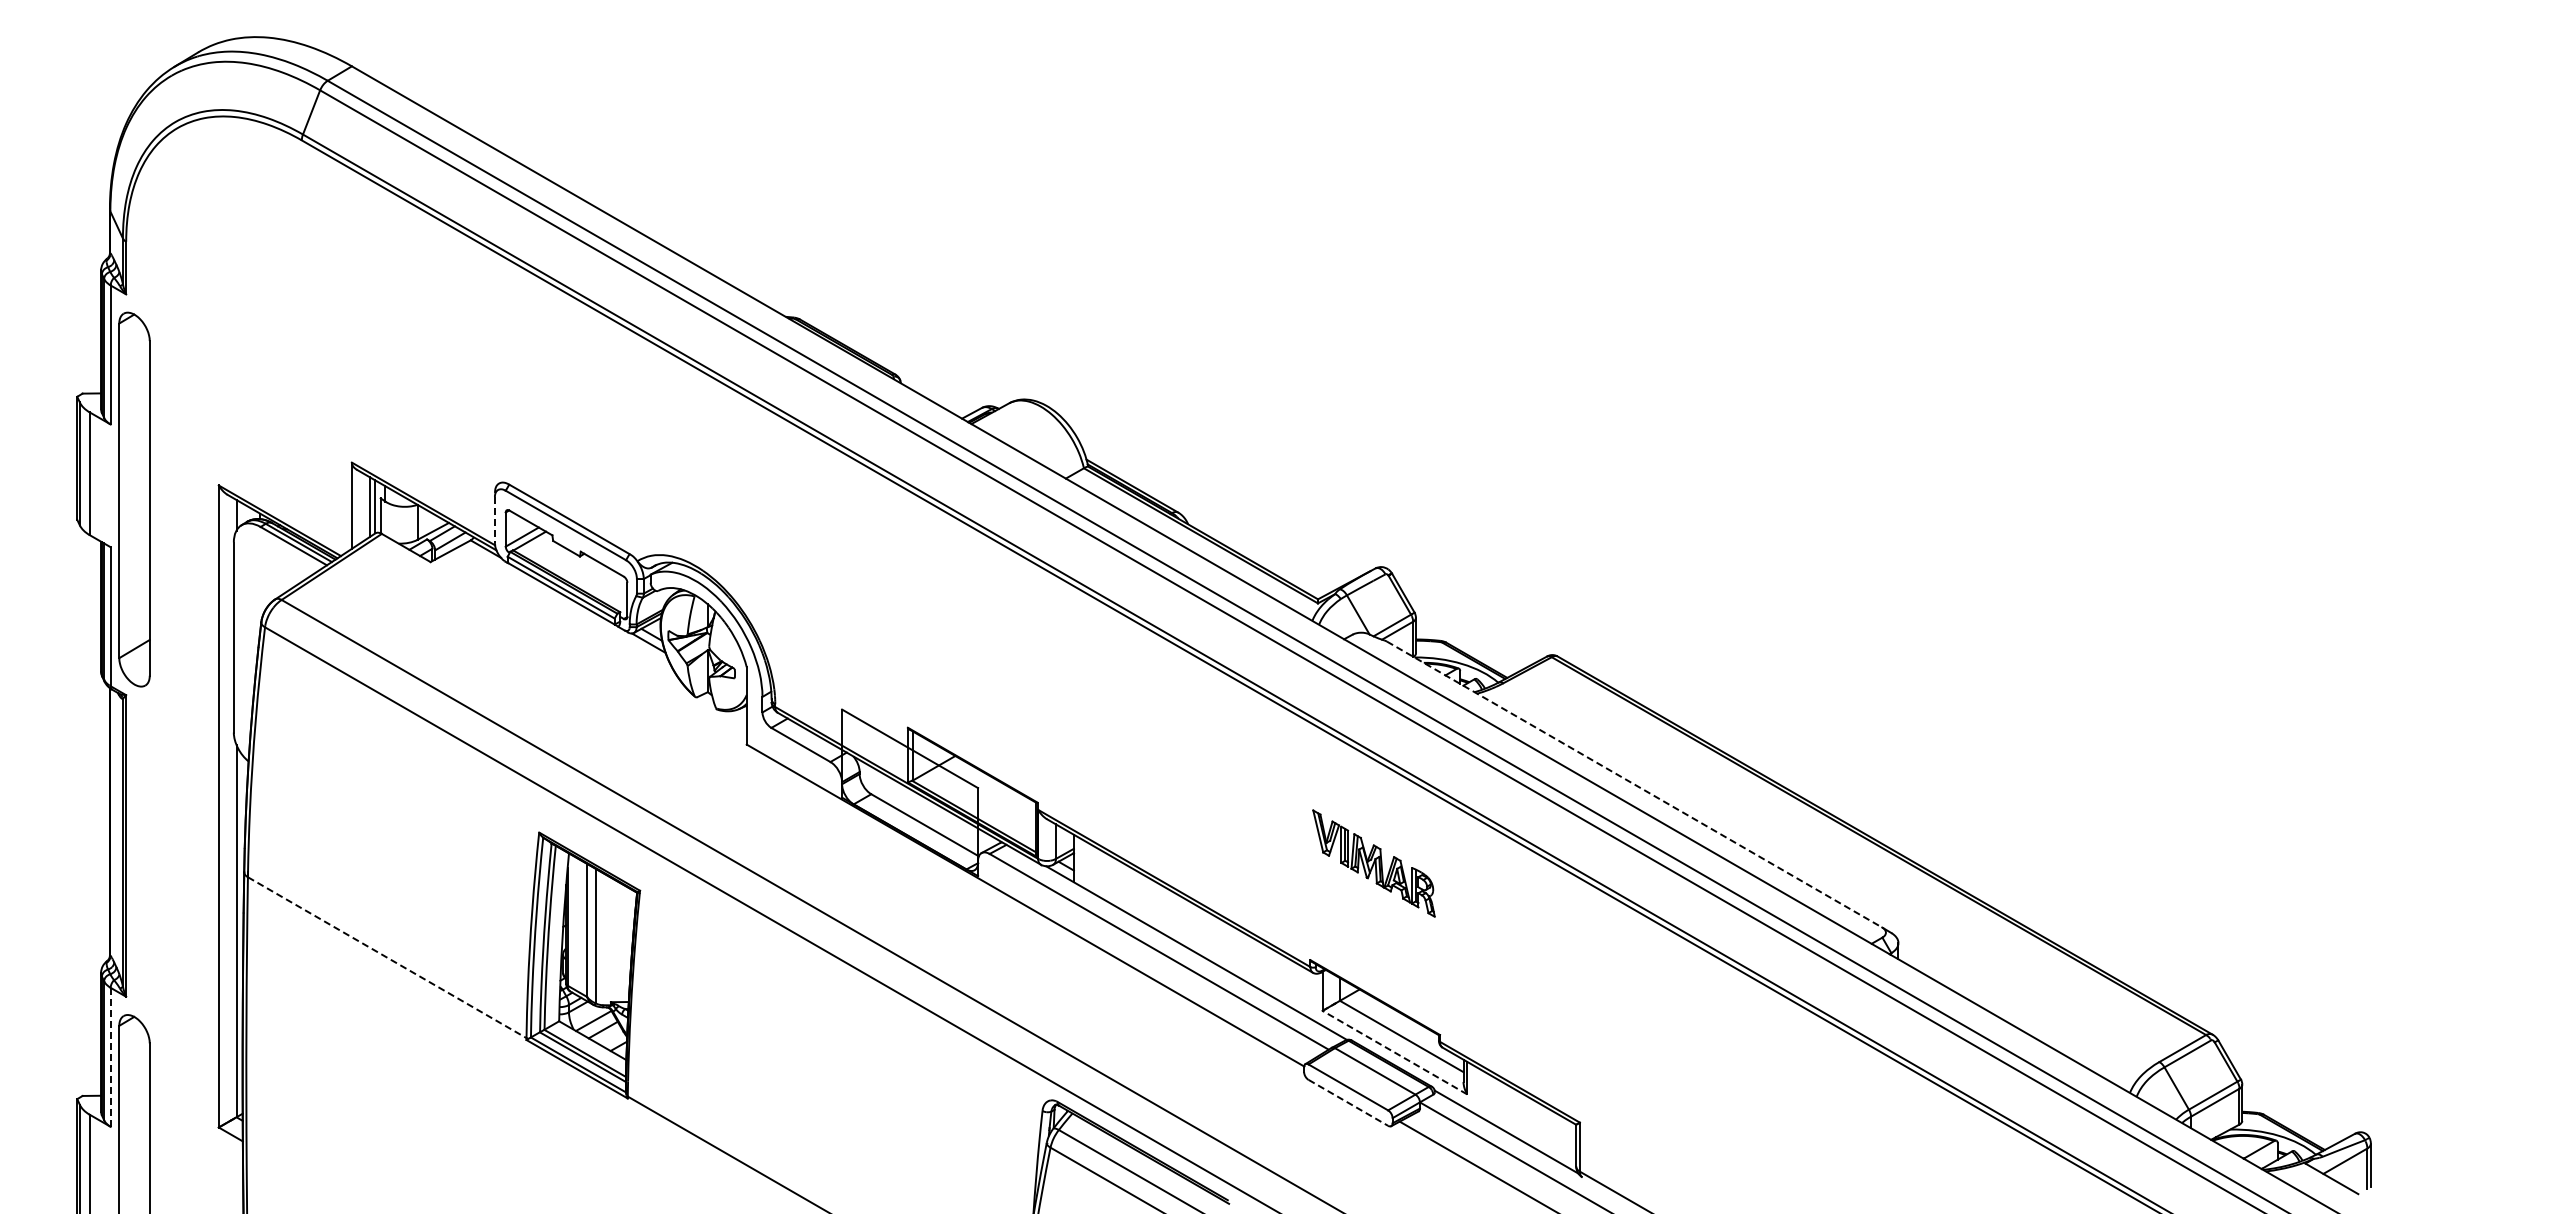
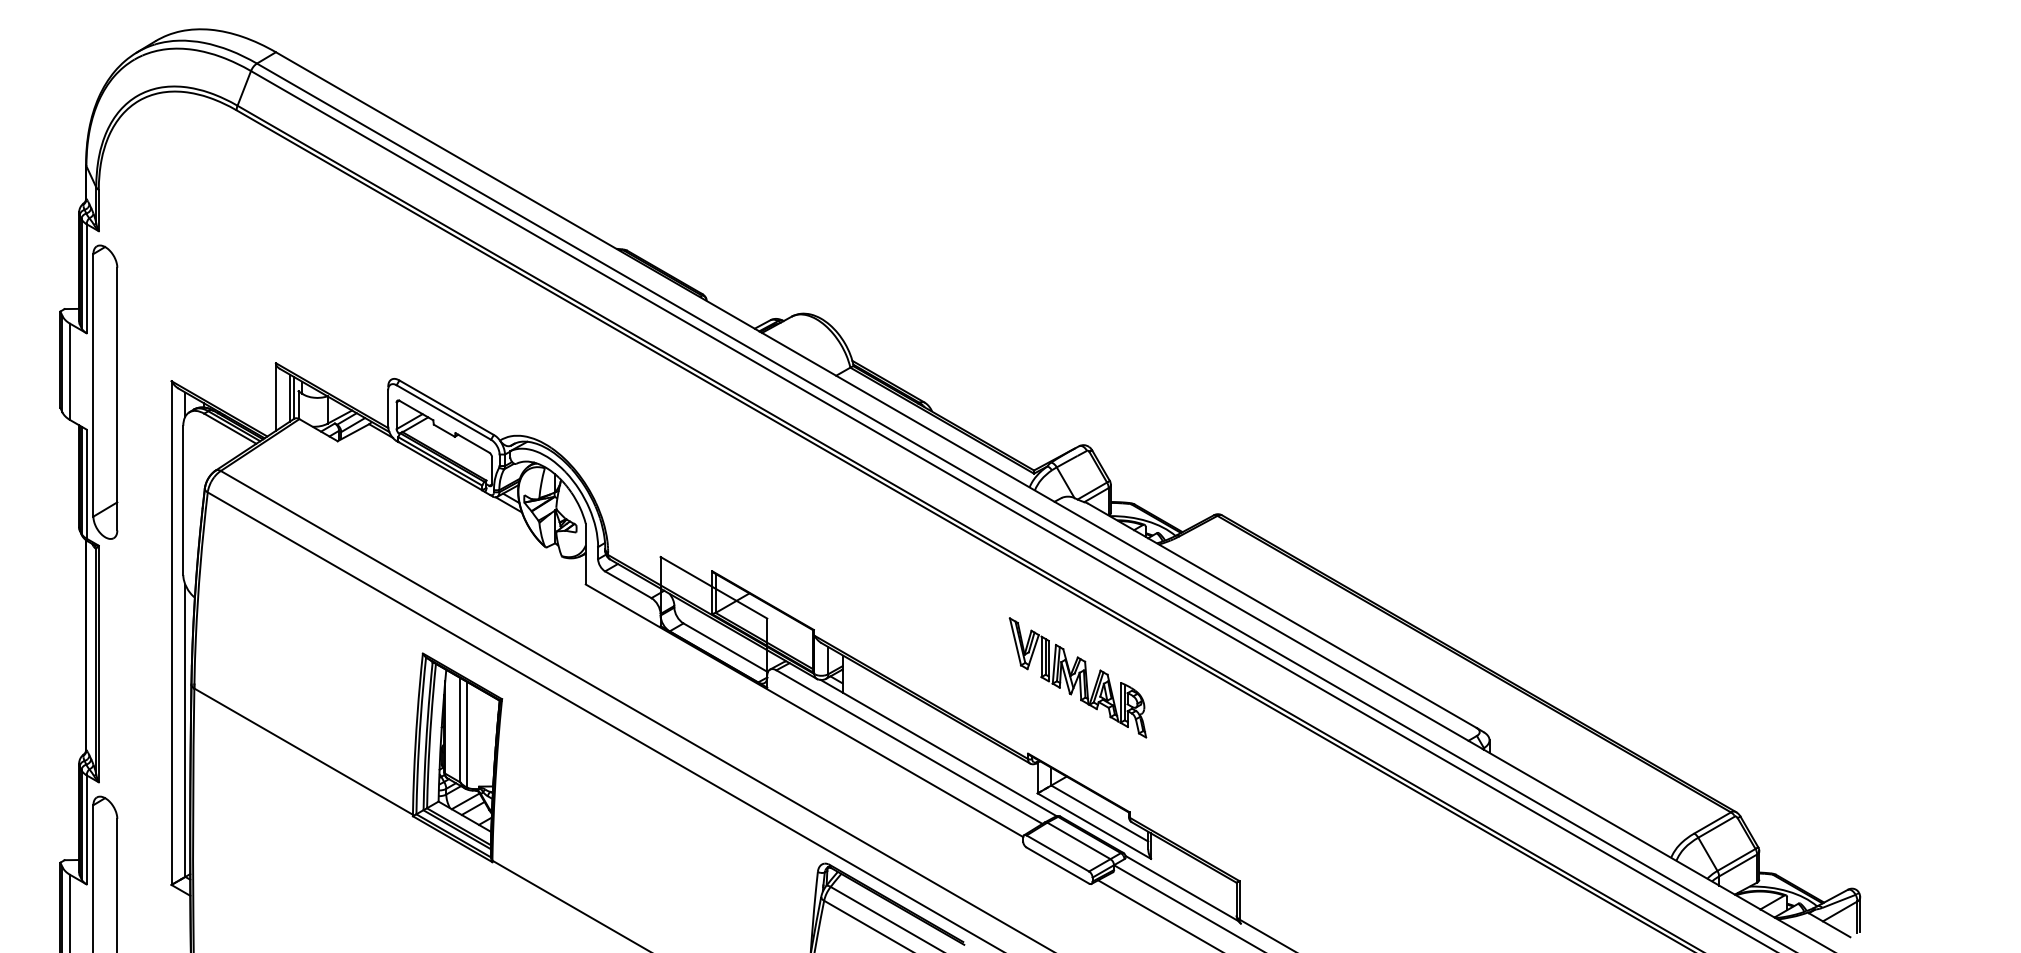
line: (494, 520) -> (387, 408), dashed -> solid
line: (1634, 784) -> (1282, 615), dashed -> solid
part: (1373, 863) -> (1077, 677), size x1.43
line: (387, 957) -> (303, 751), dashed -> solid
line: (1394, 1052) -> (1094, 826), dashed -> solid
line: (110, 1057) -> (86, 830), dashed -> solid
line: (1348, 1102) -> (1057, 865), dashed -> solid

